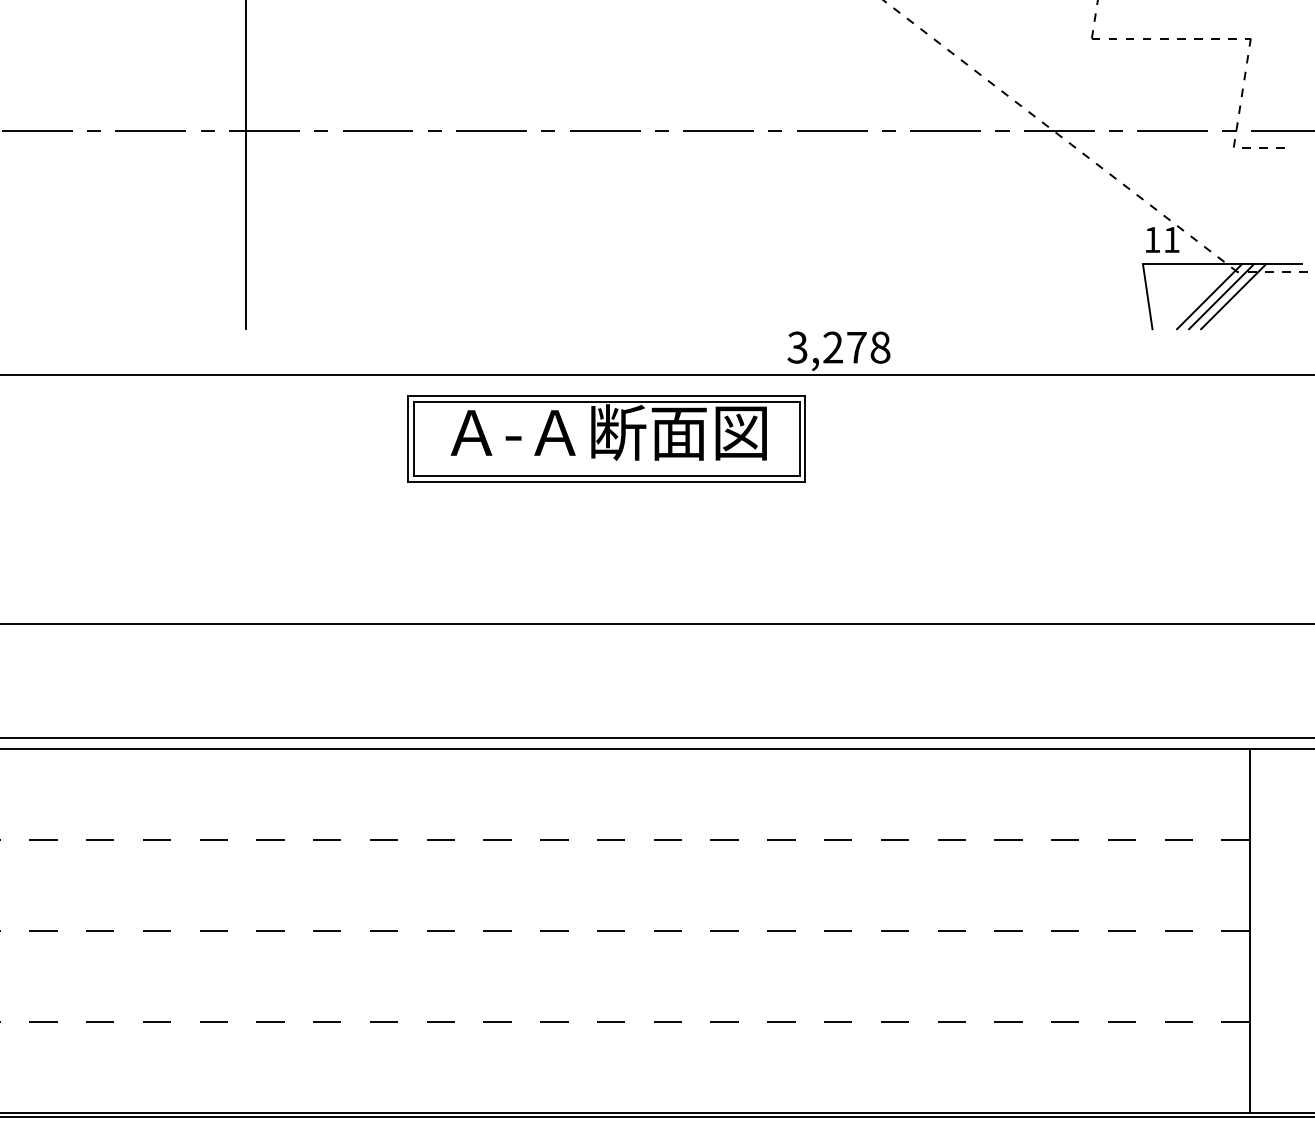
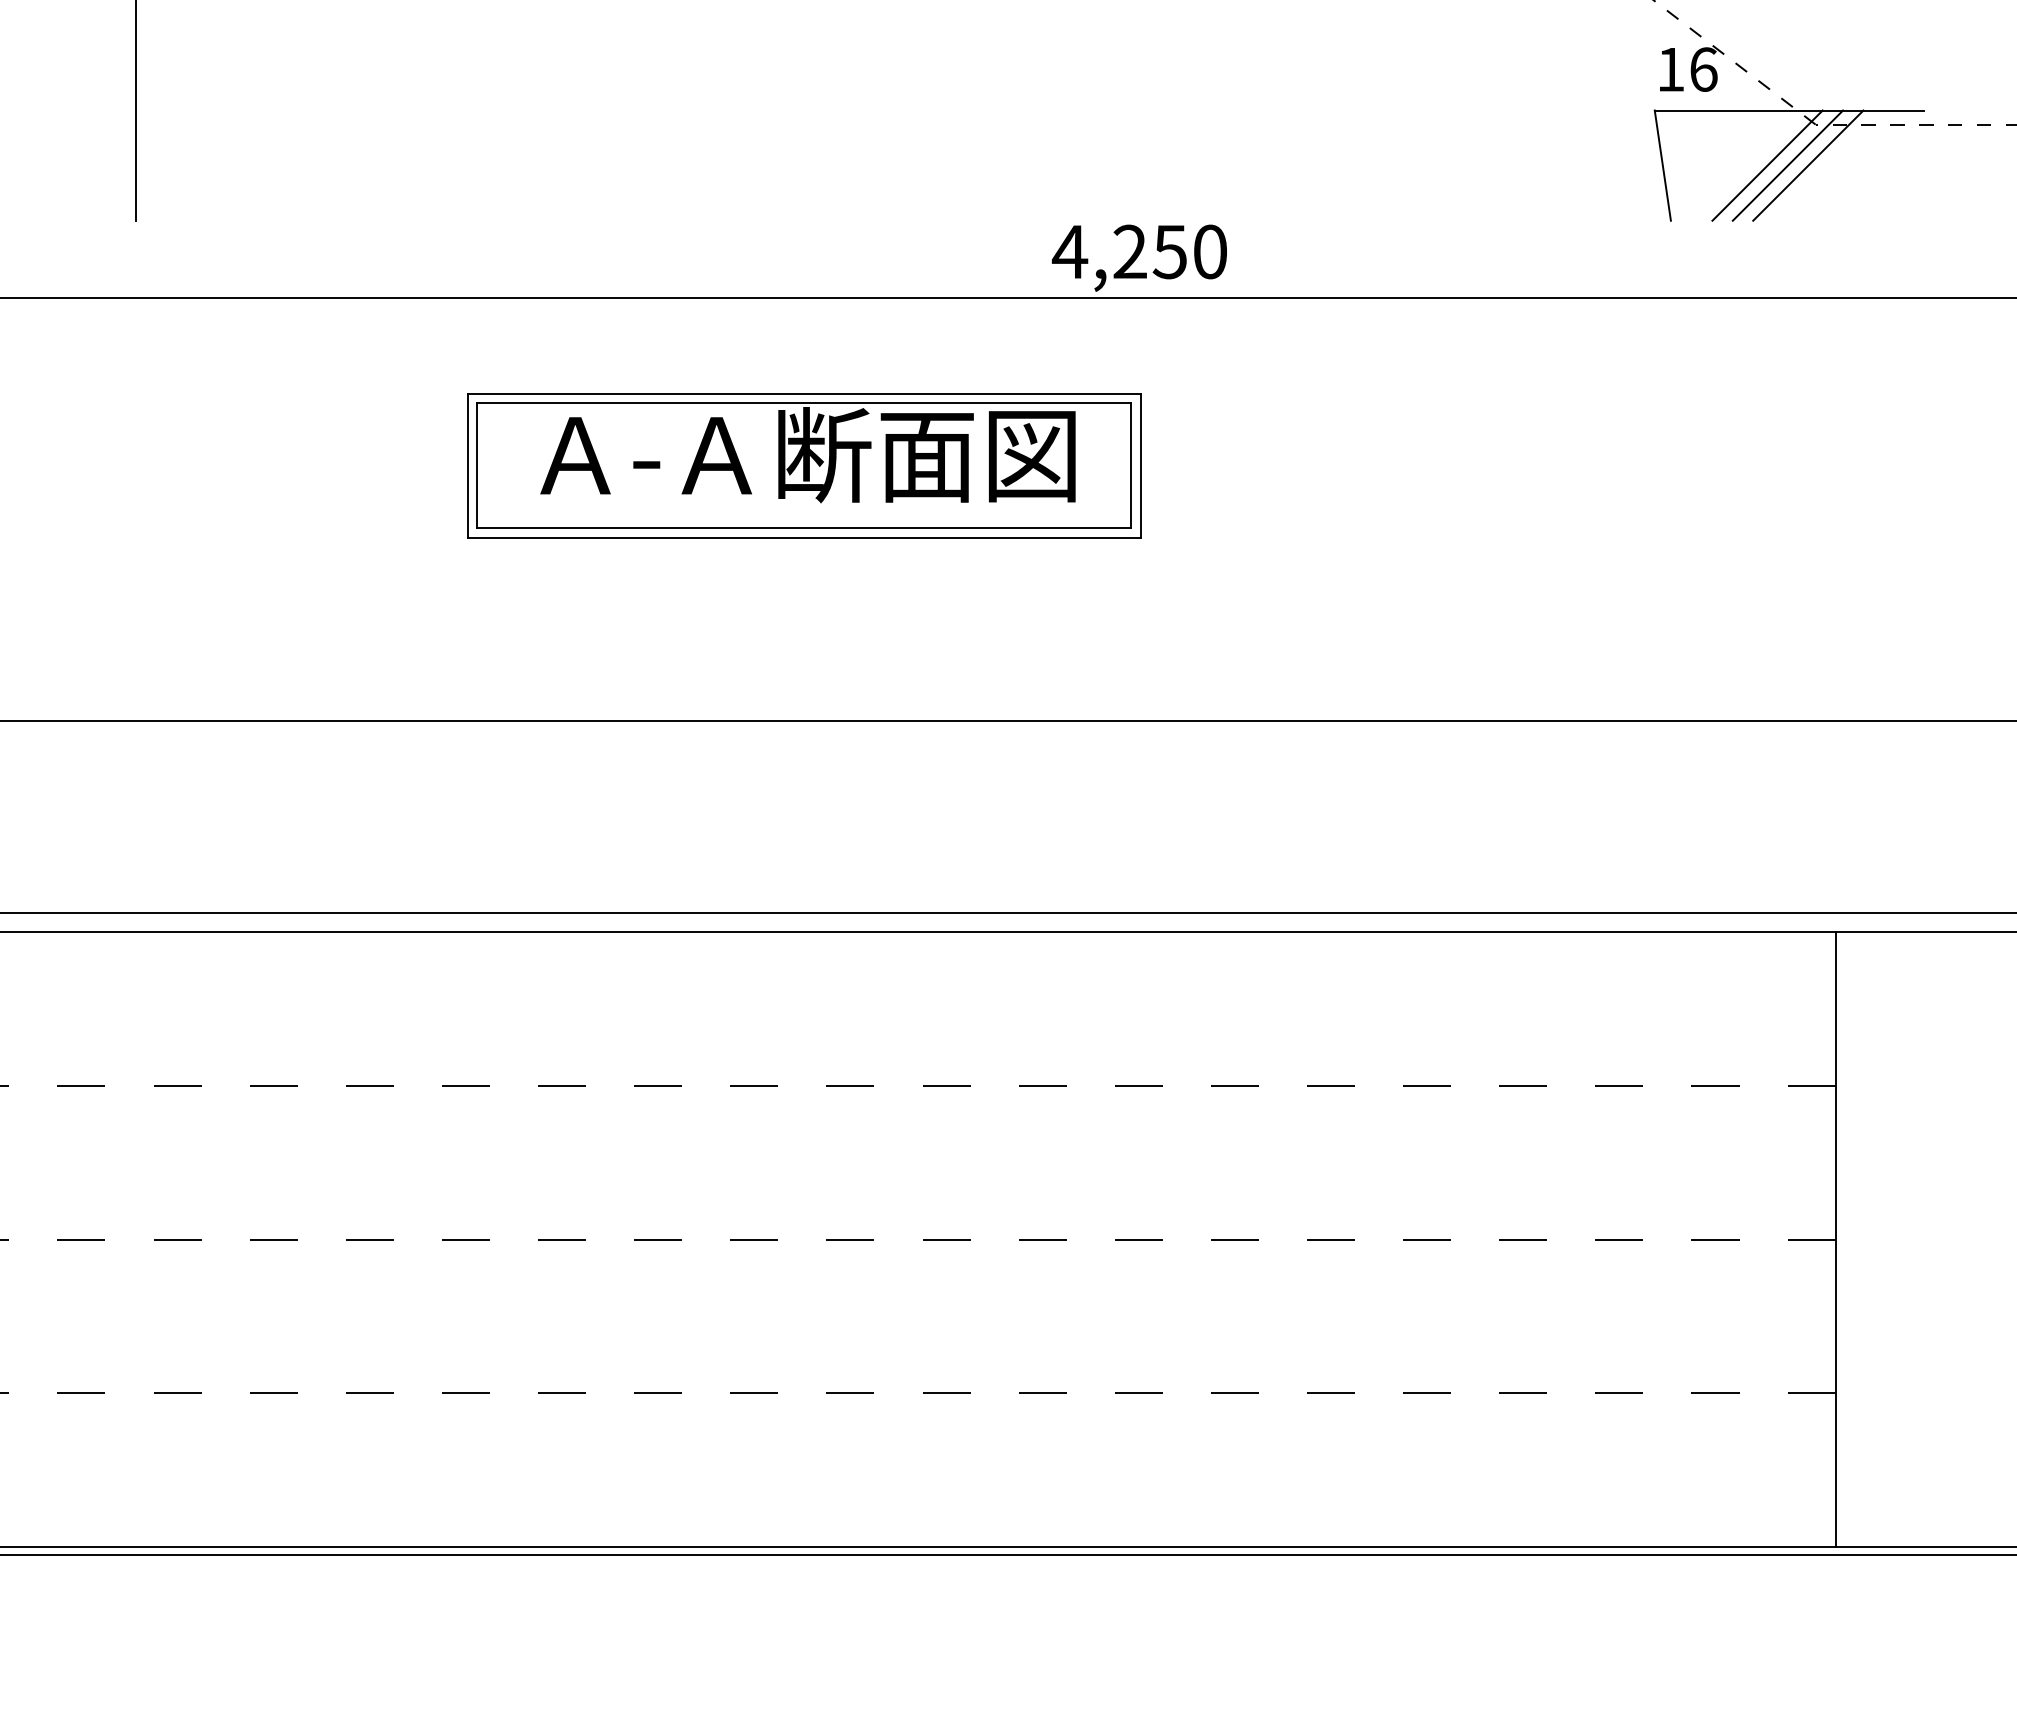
text: (1172, 239) -> (1704, 68), 11 -> 16
text: (838, 347) -> (1139, 251), 3,278 -> 4,250
part: (606, 438) -> (804, 465), moved

